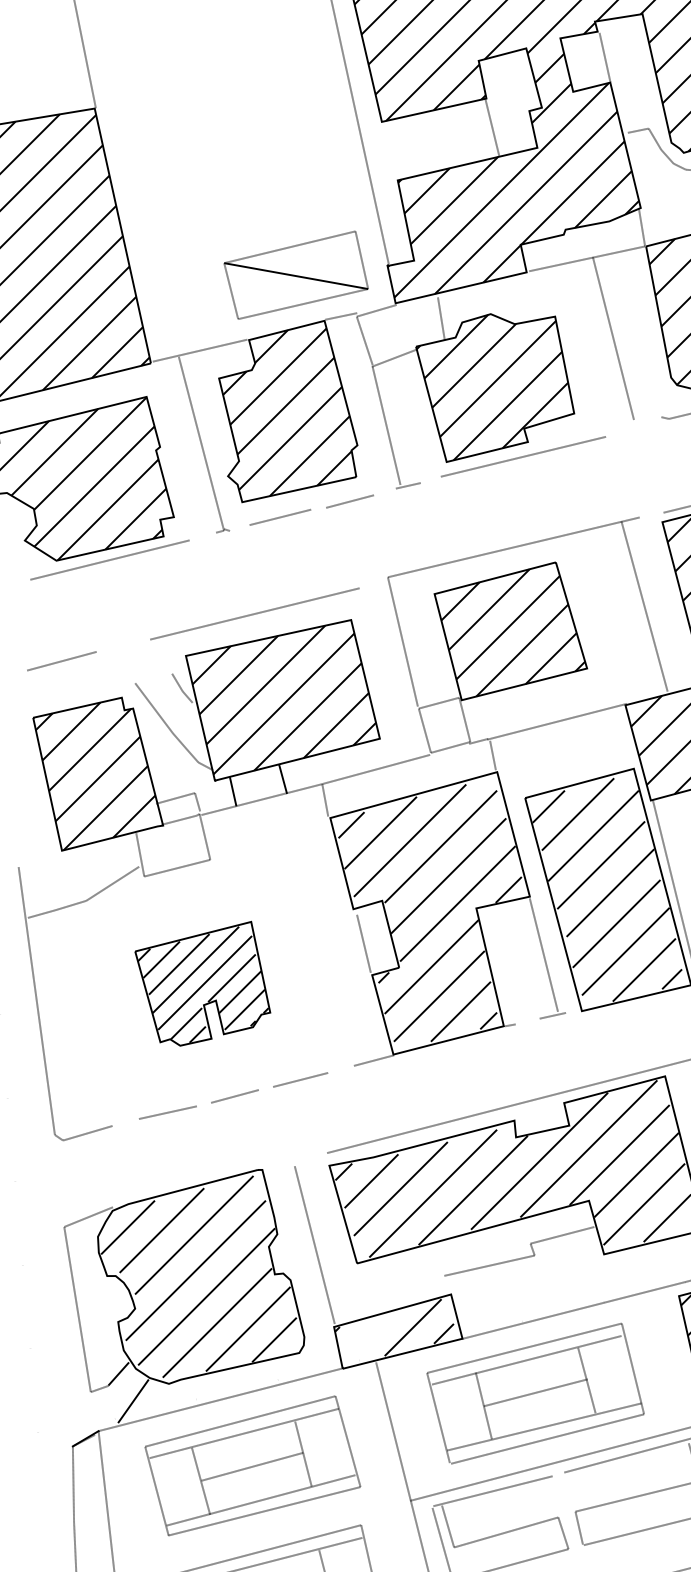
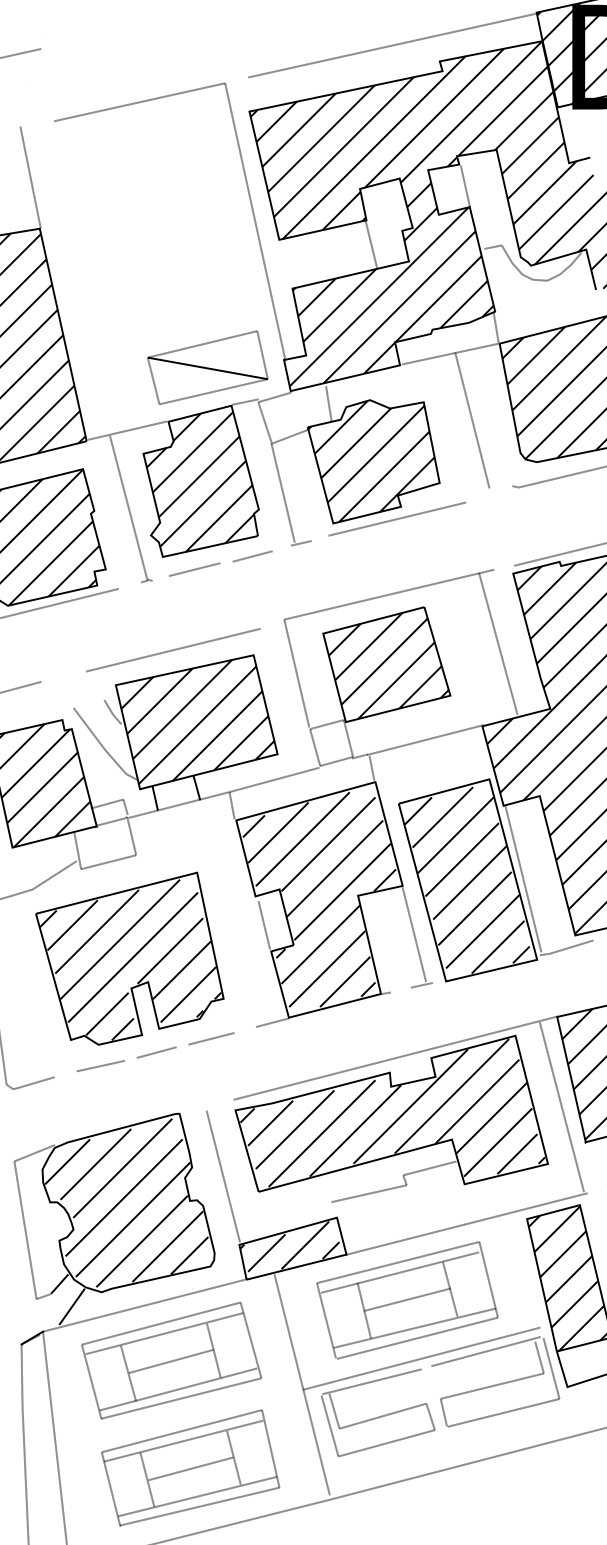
part: (202, 983) -> (129, 958), size x1.67
line: (366, 1337) -> (266, 1253), added

